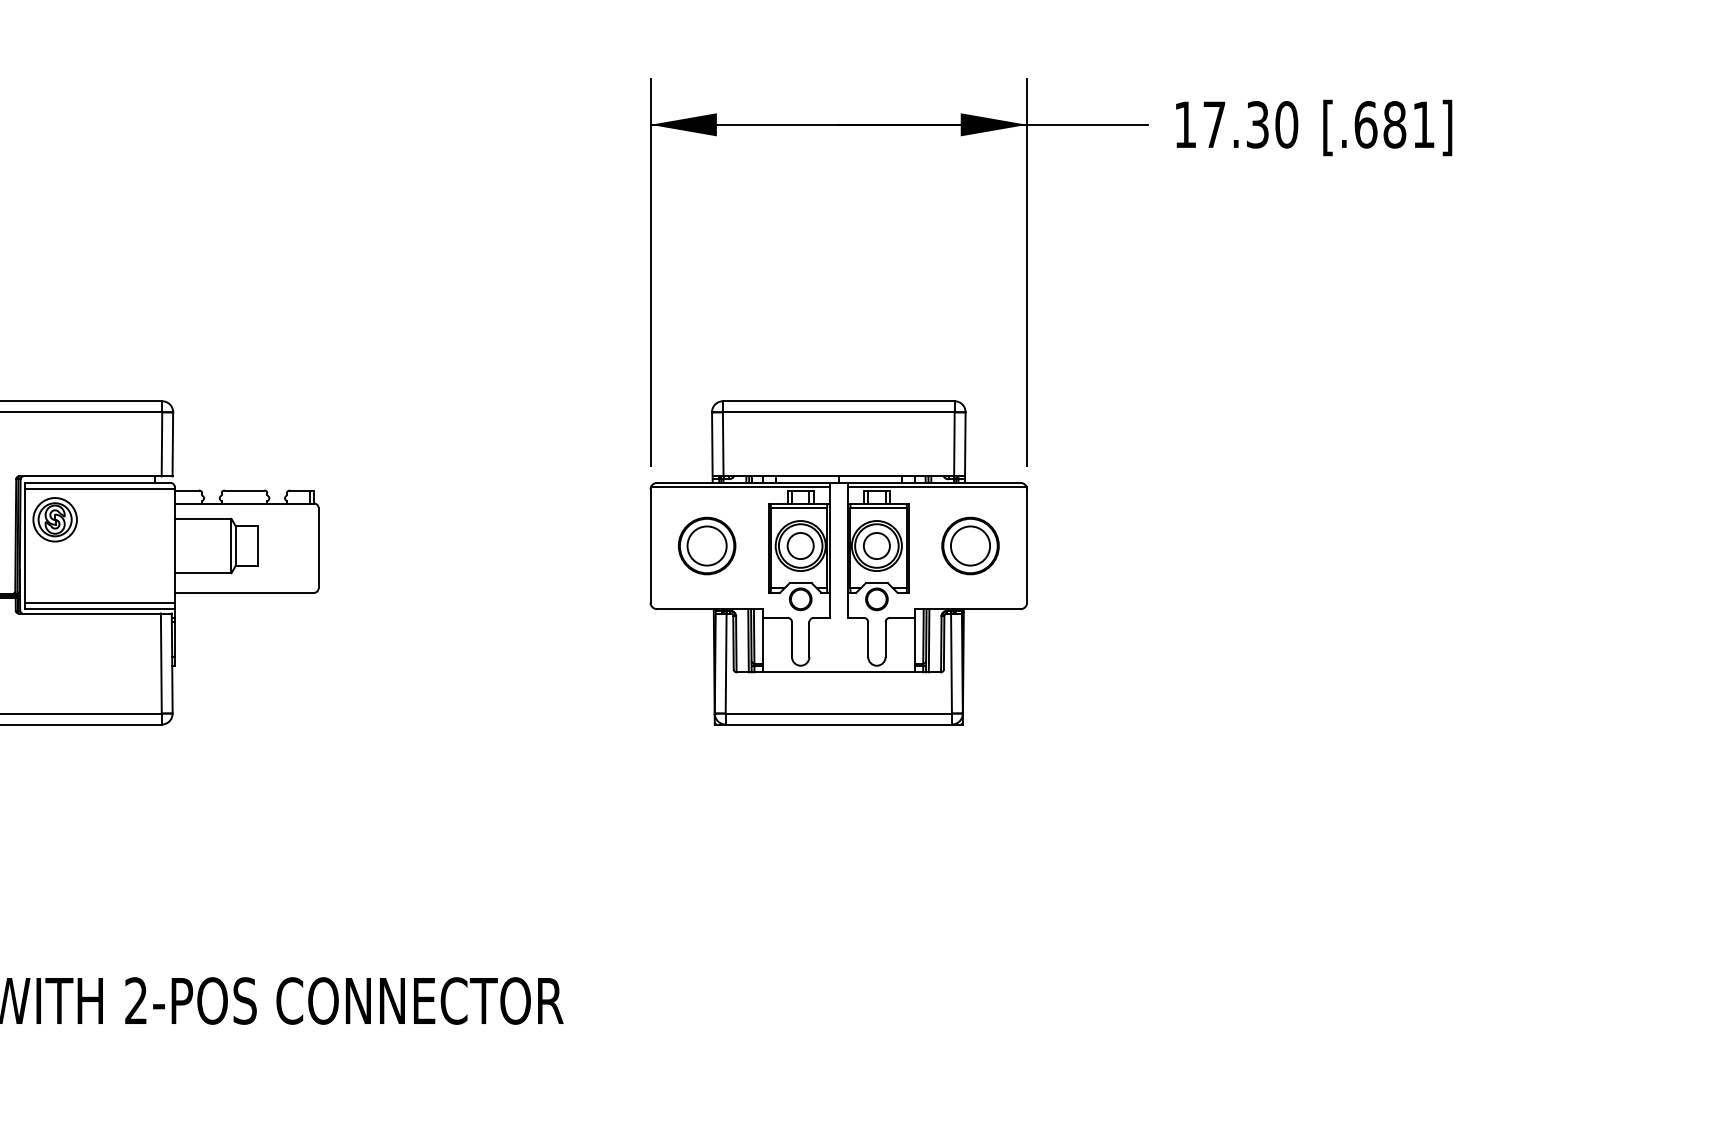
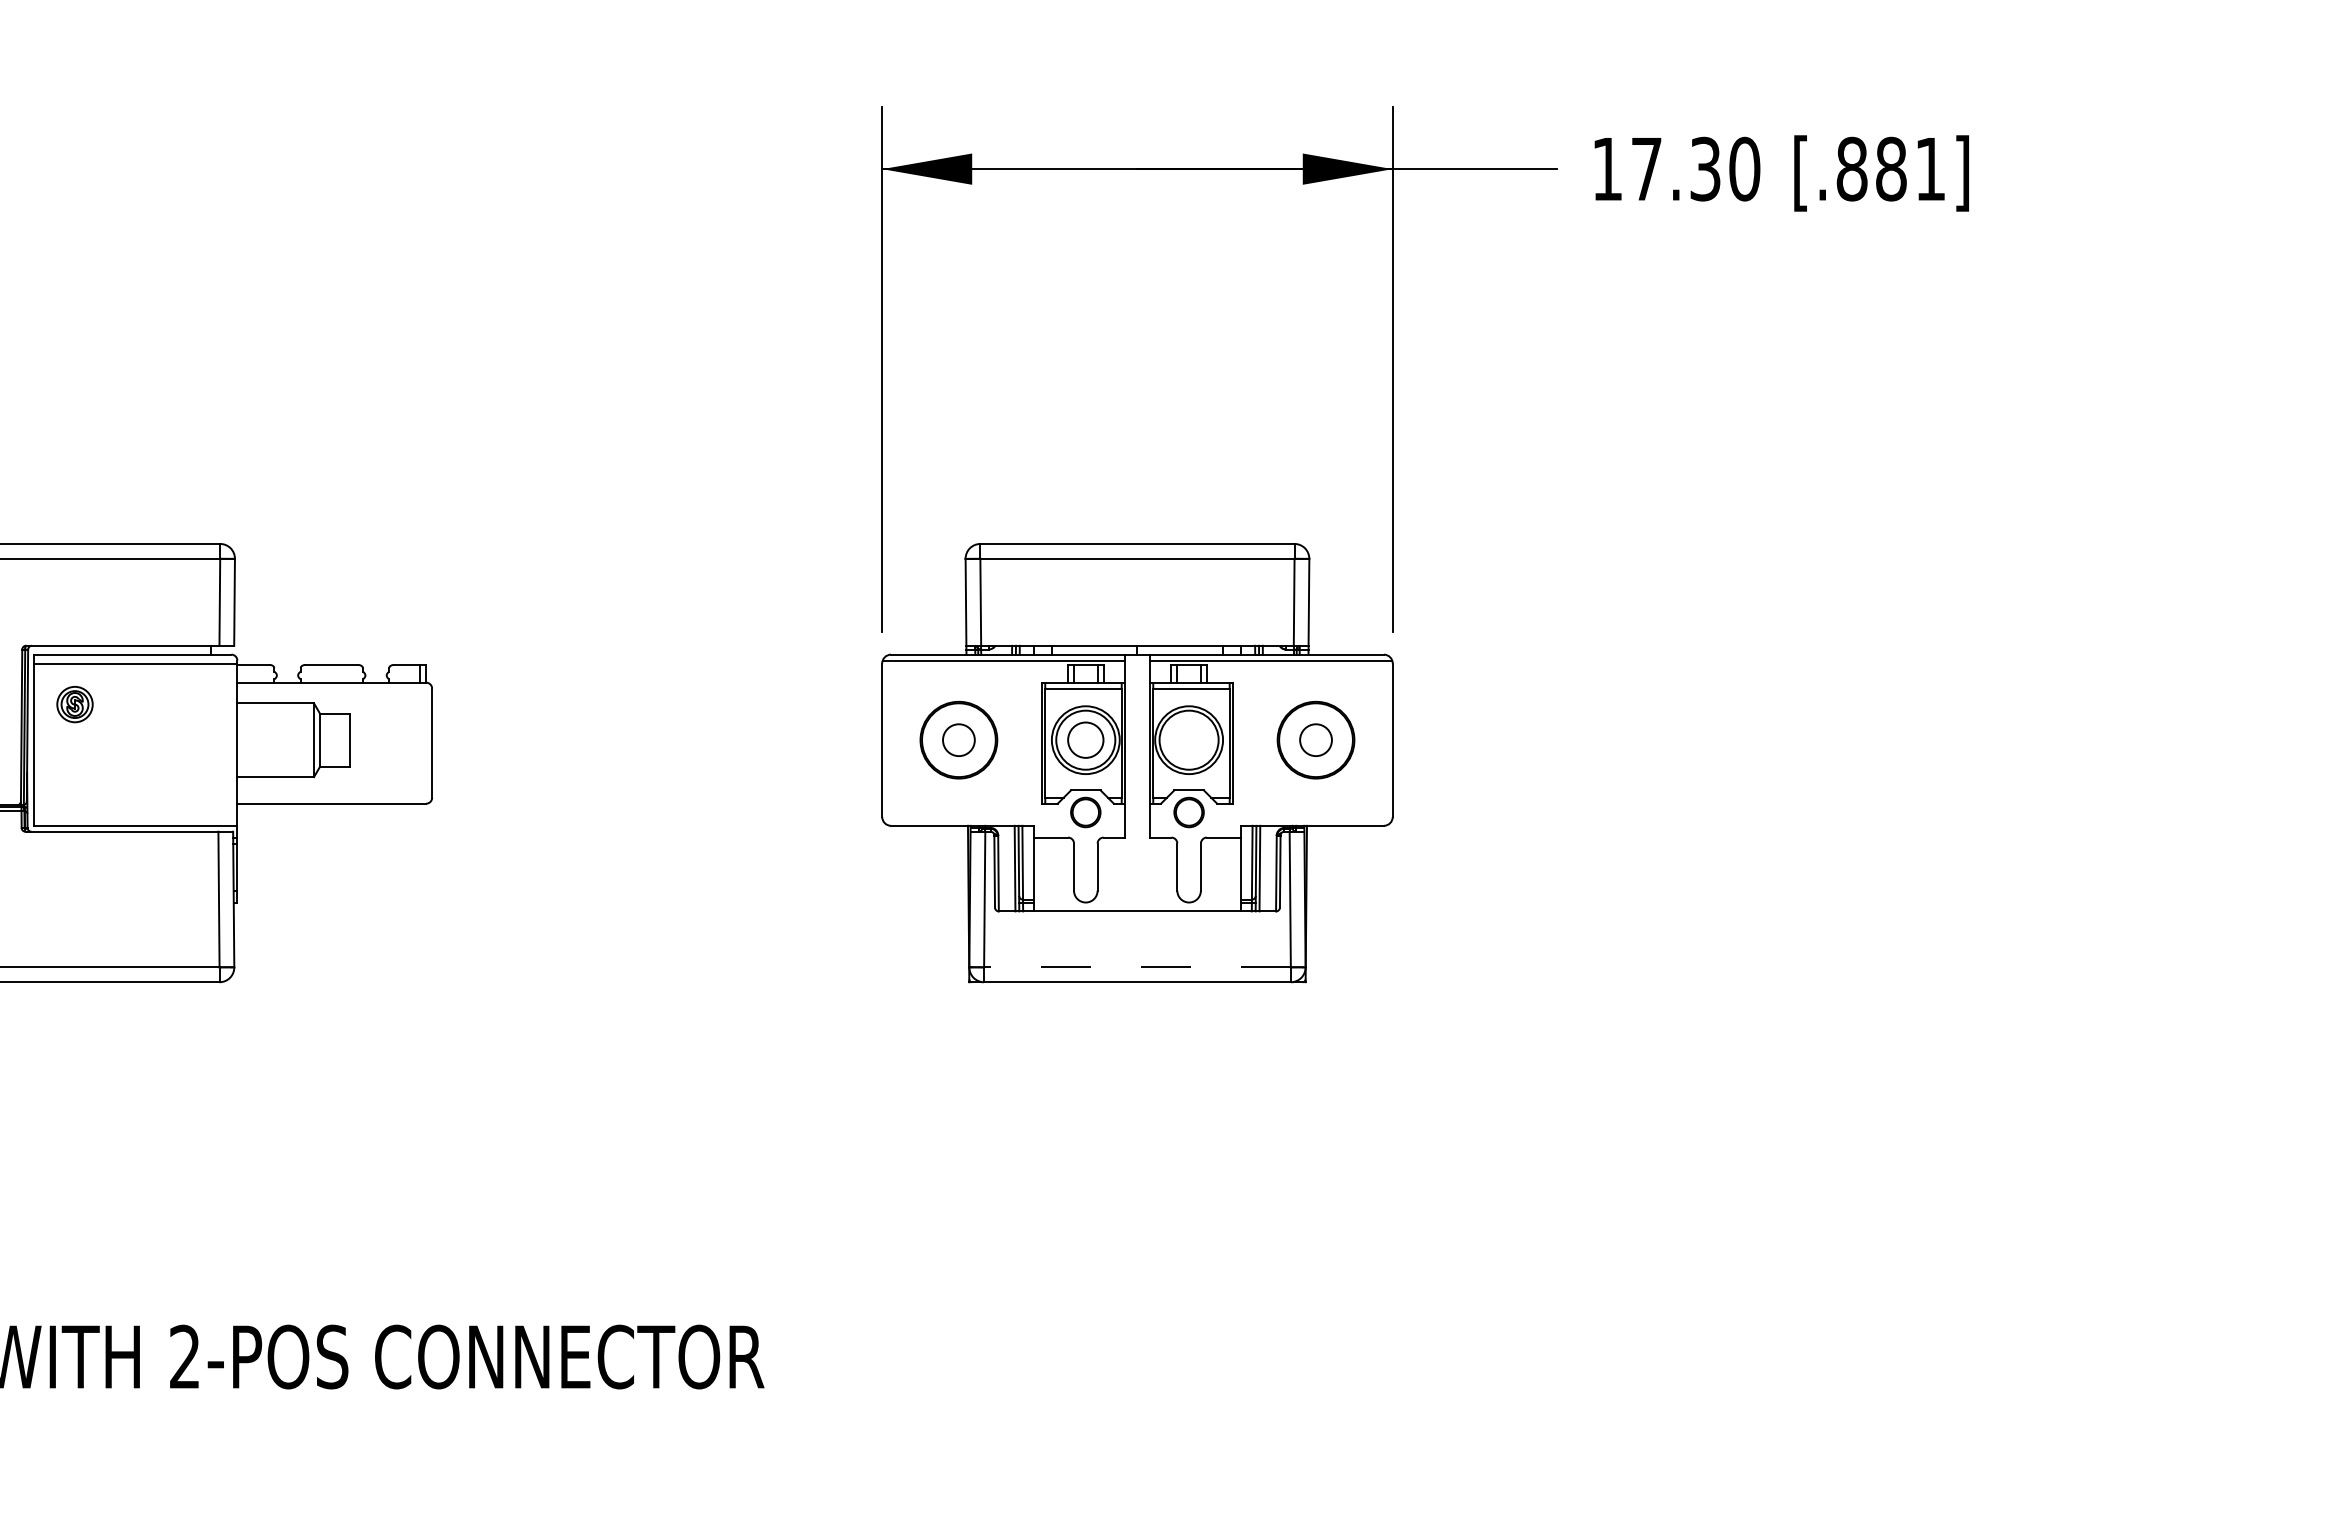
text: (1365, 124) -> (1851, 168), [.681] -> [.881]
part: (54, 519) -> (74, 704), size x0.6
circle: (706, 545) -> (958, 739), size x0.6
circle: (876, 545) -> (1188, 739), removed
circle: (970, 545) -> (1315, 739), size x0.6
line: (99, 602) -> (135, 816), removed
line: (838, 713) -> (1136, 967), solid -> dashed

